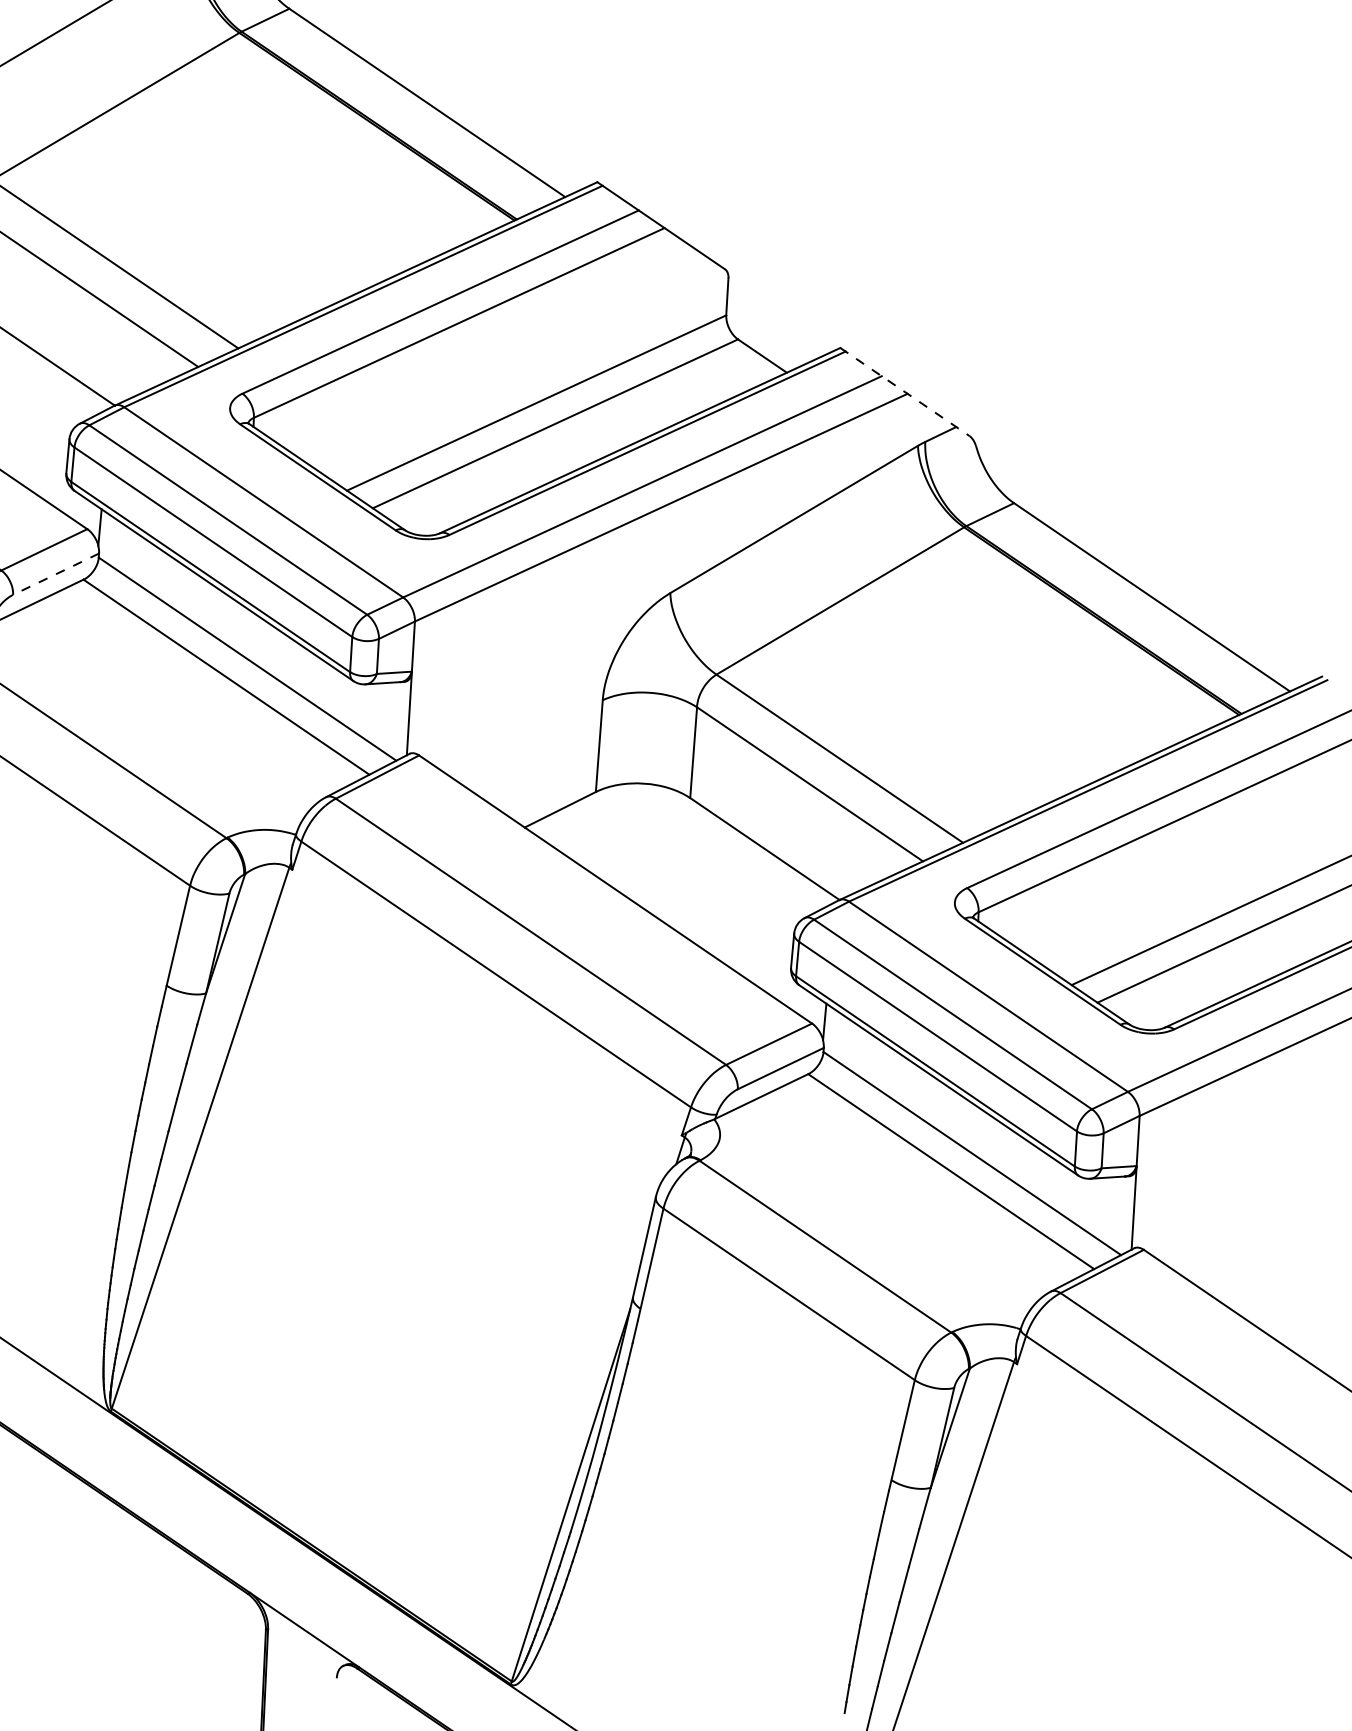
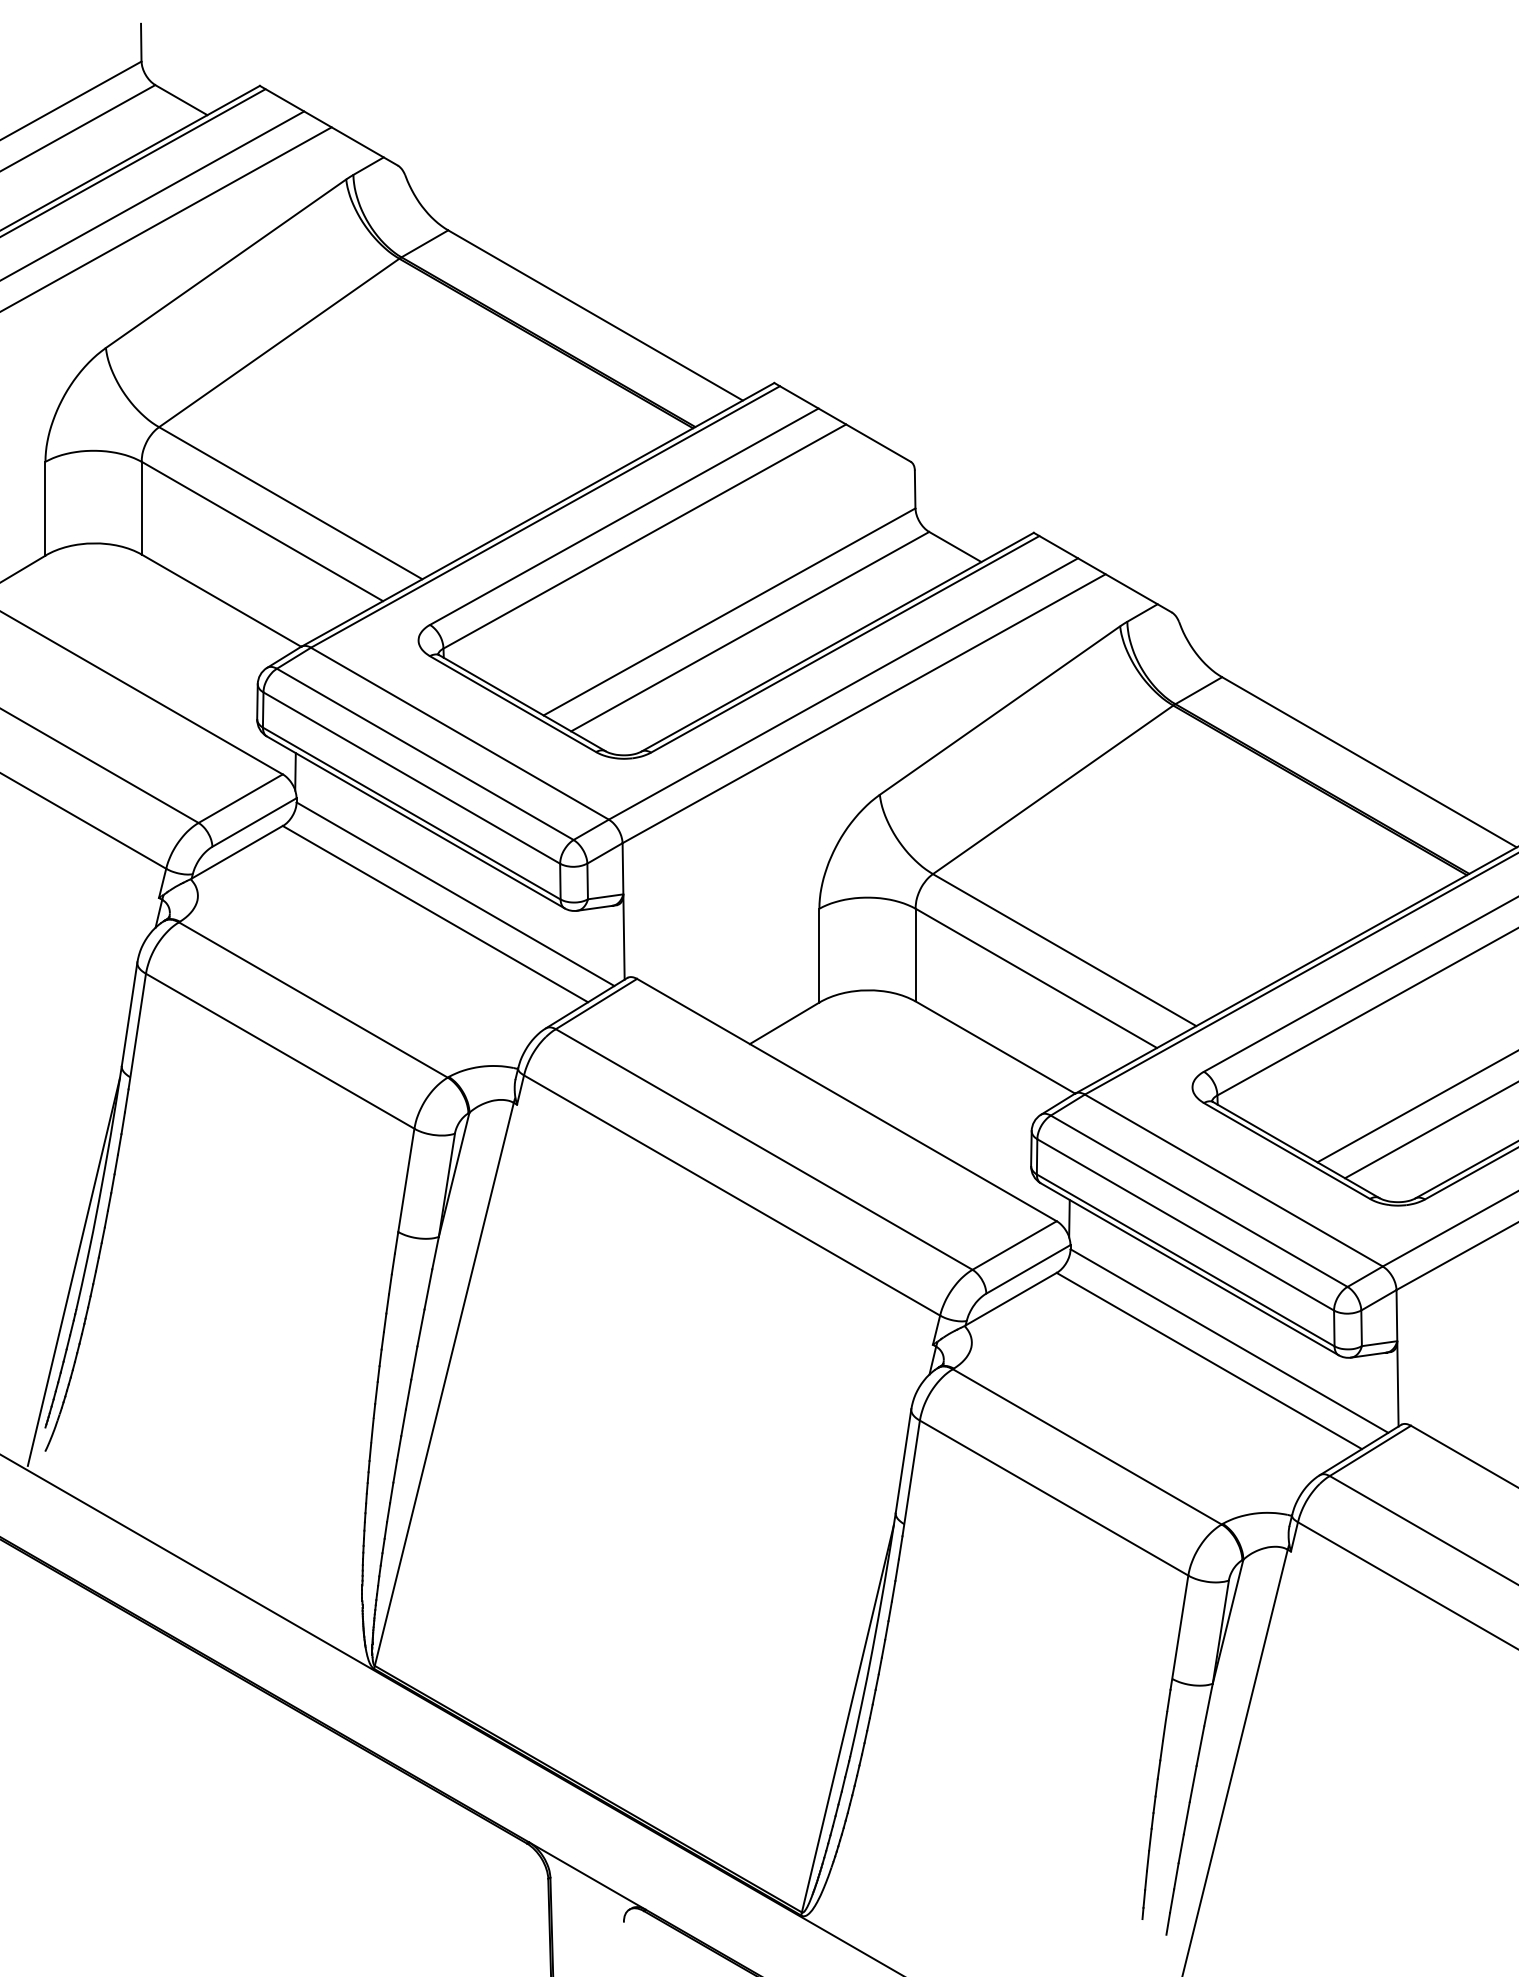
line: (904, 391) -> (1102, 572), dashed -> solid
line: (56, 574) -> (254, 822), dashed -> solid

